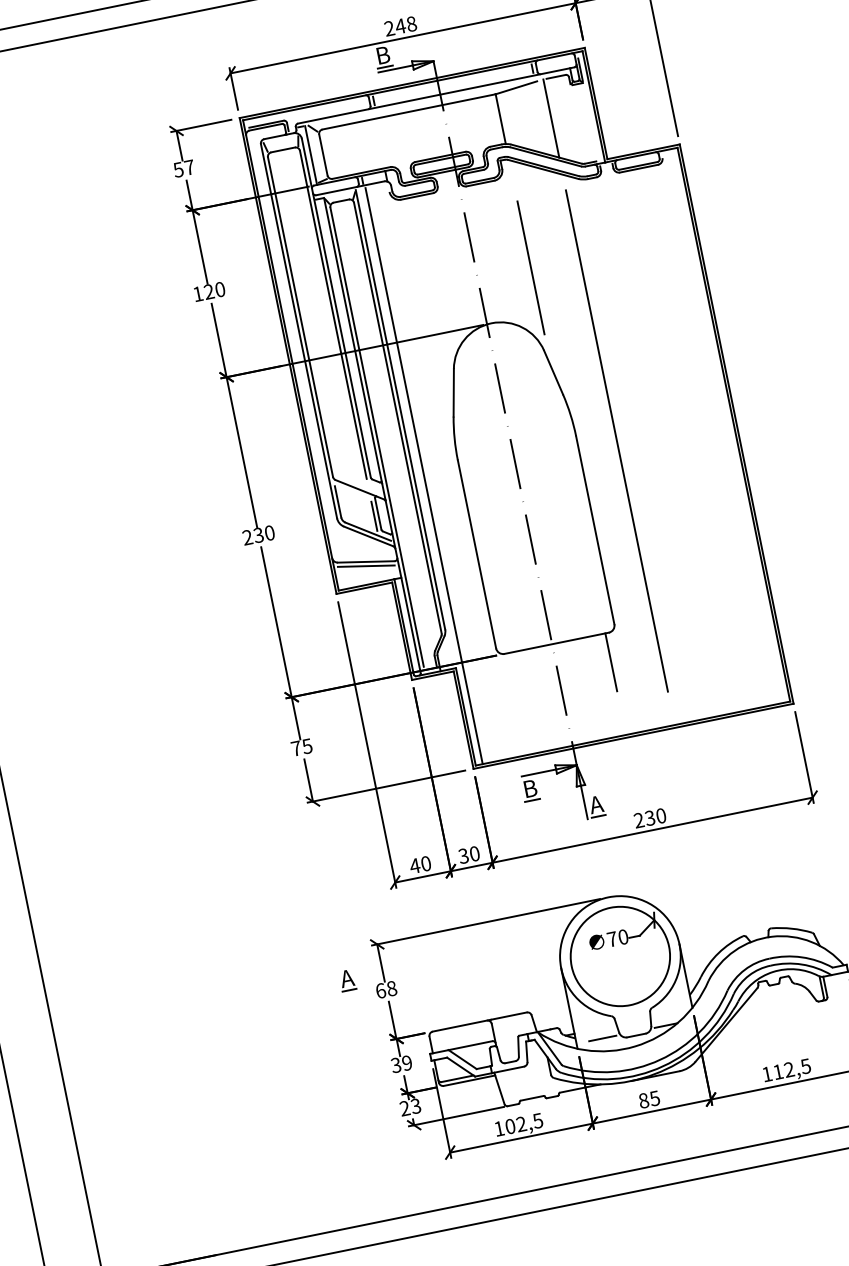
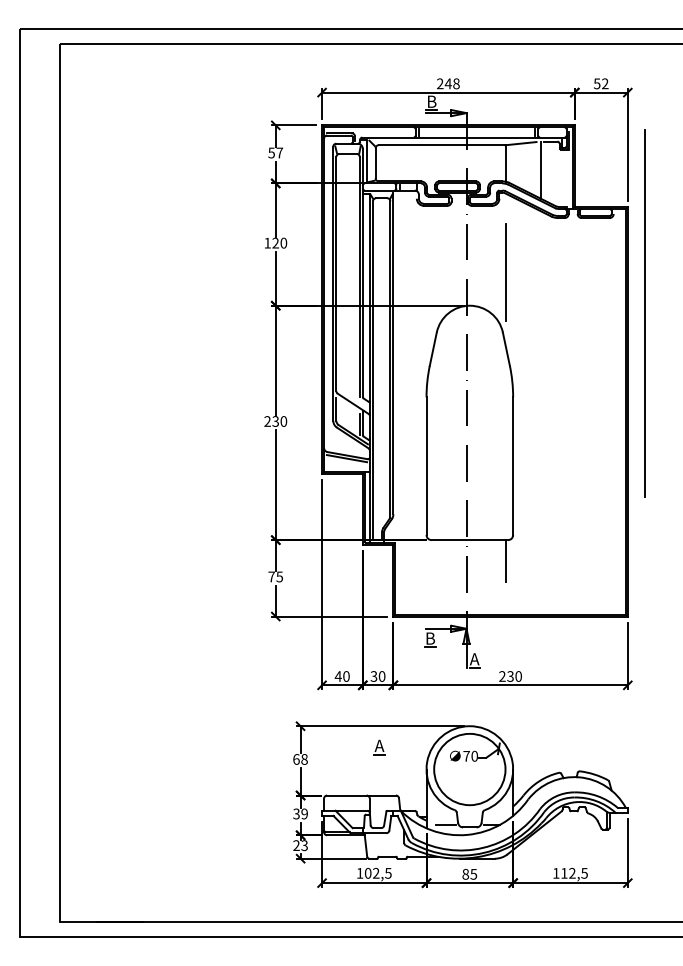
line: (616, 441) -> (644, 313), moved
line: (424, 476) -> (400, 403), removed
part: (347, 980) -> (379, 747), moved

